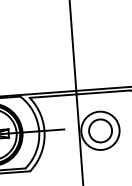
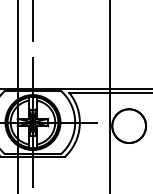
circle: (100, 131) -> (129, 126), size x1.67

